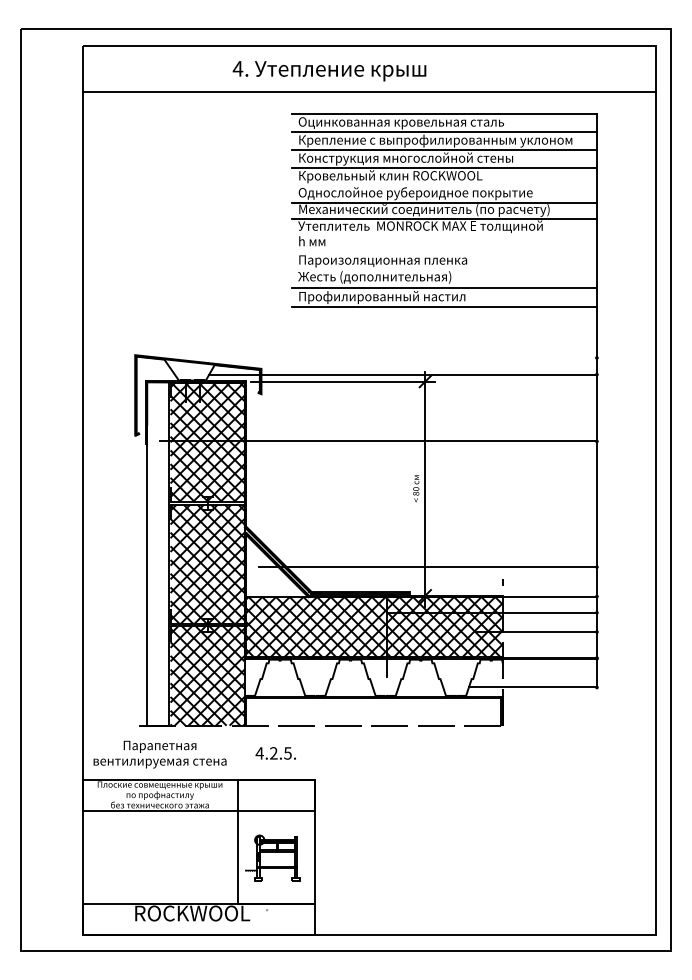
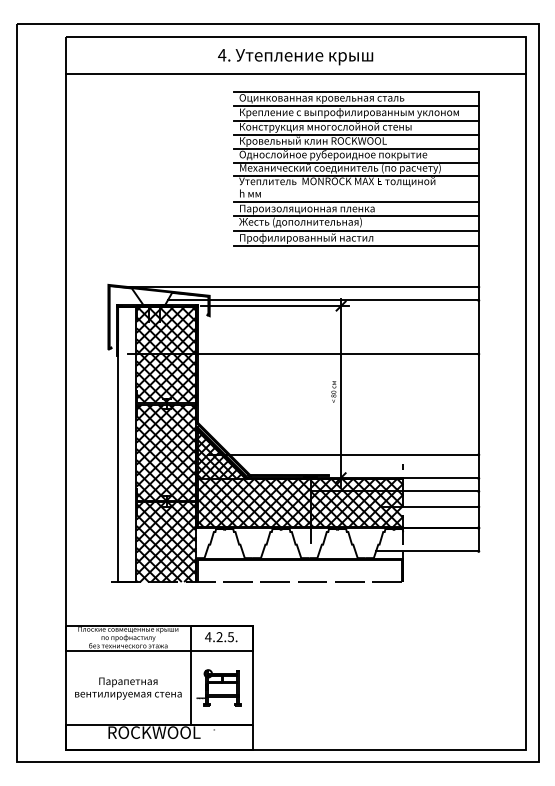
text: (329, 71) -> (295, 57), moved
line: (443, 185) -> (355, 148), added
line: (443, 251) -> (355, 201), added
line: (443, 268) -> (355, 215), added
line: (376, 357) -> (301, 286), added
hatch: (276, 566) -> (221, 454), added
text: (275, 753) -> (220, 637), moved
text: (159, 754) -> (127, 688), moved

